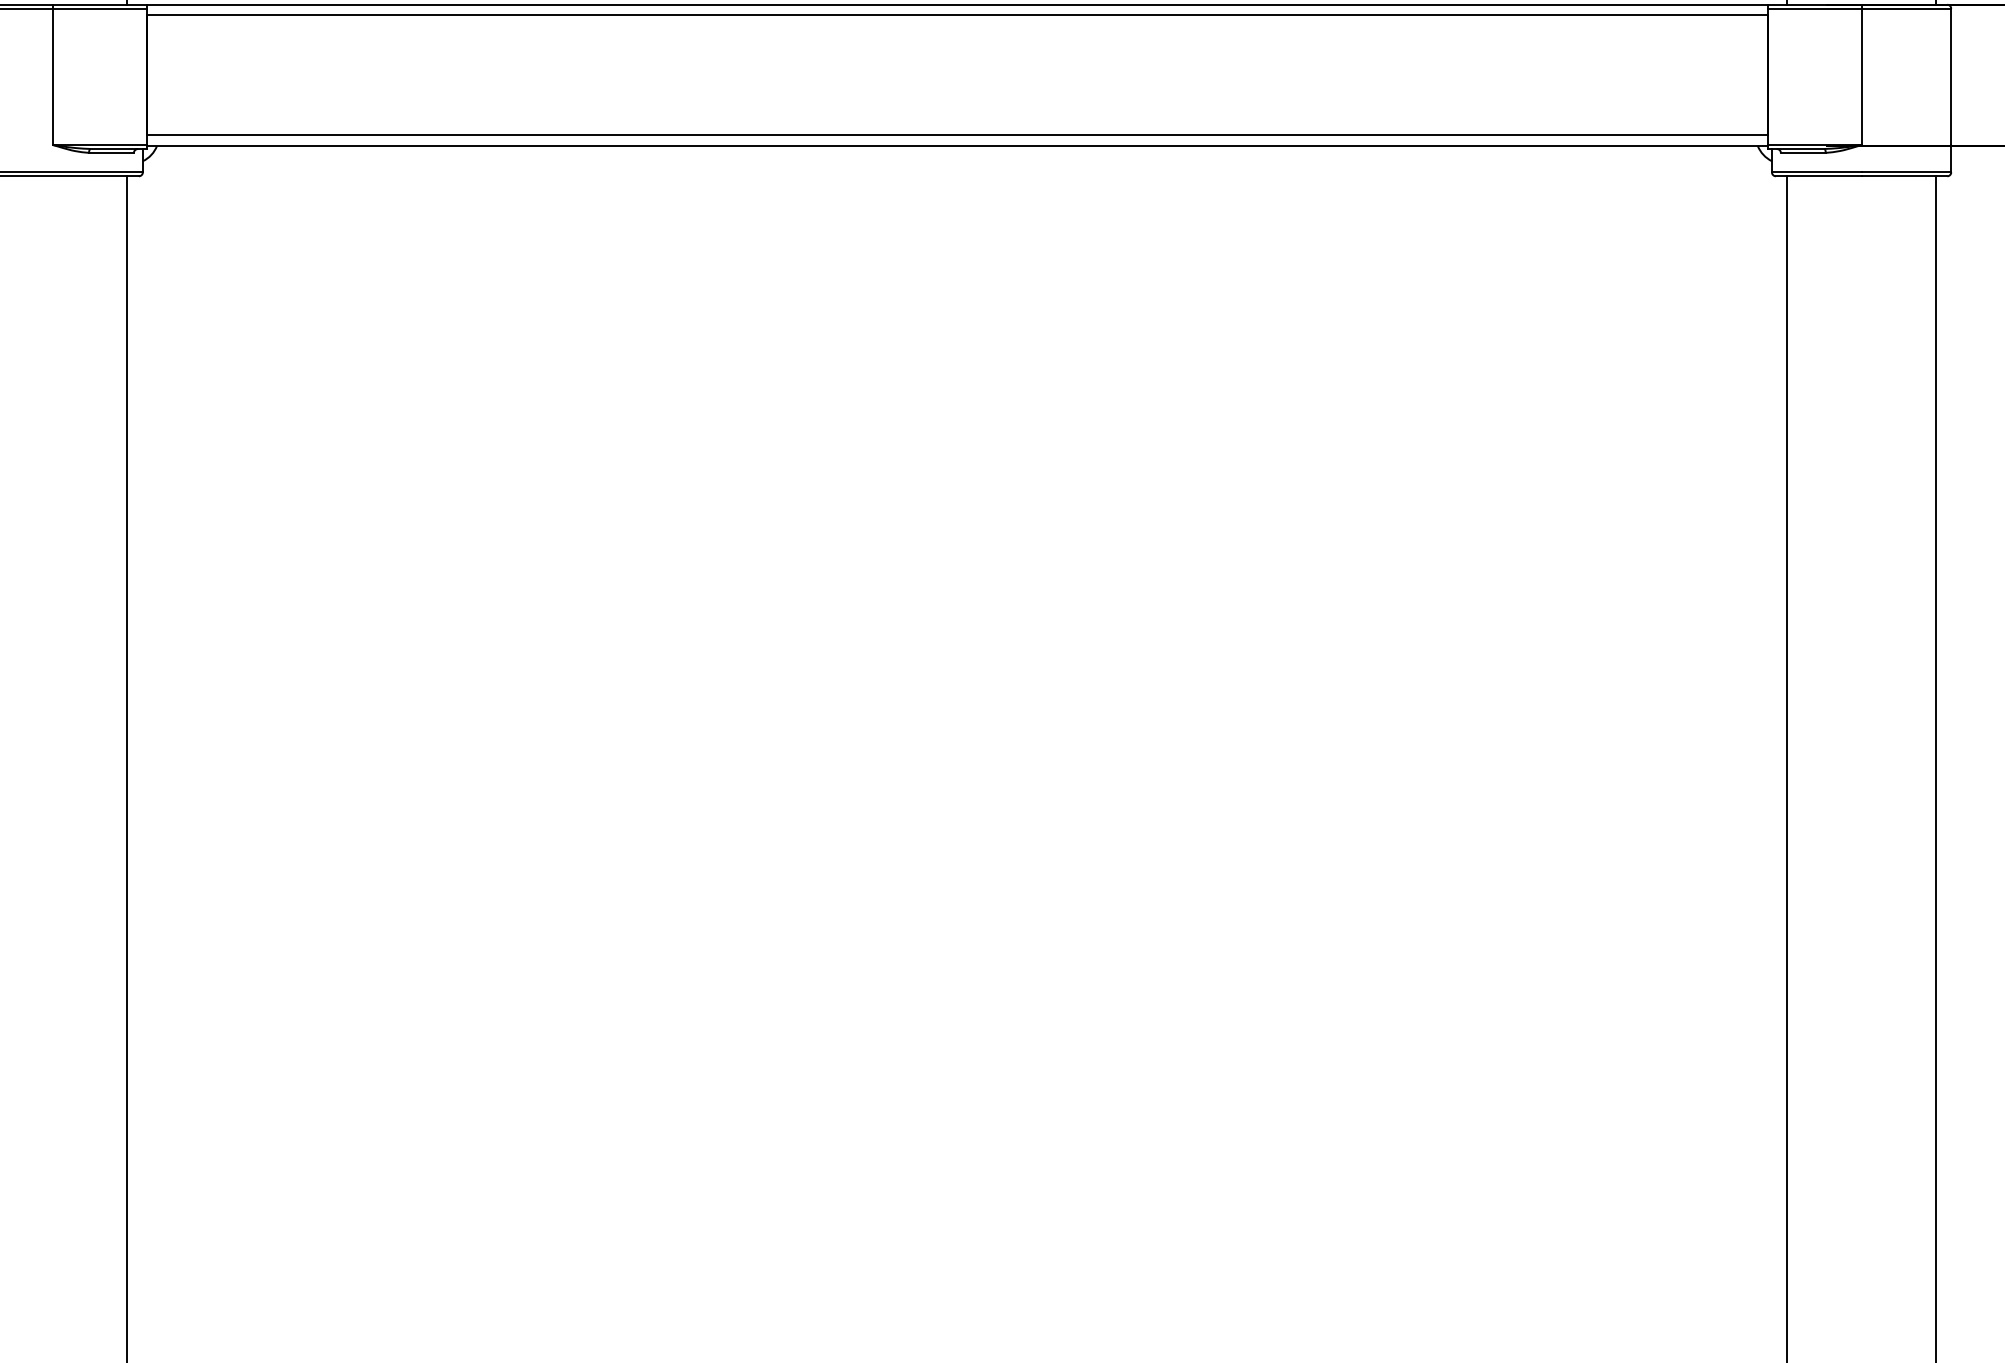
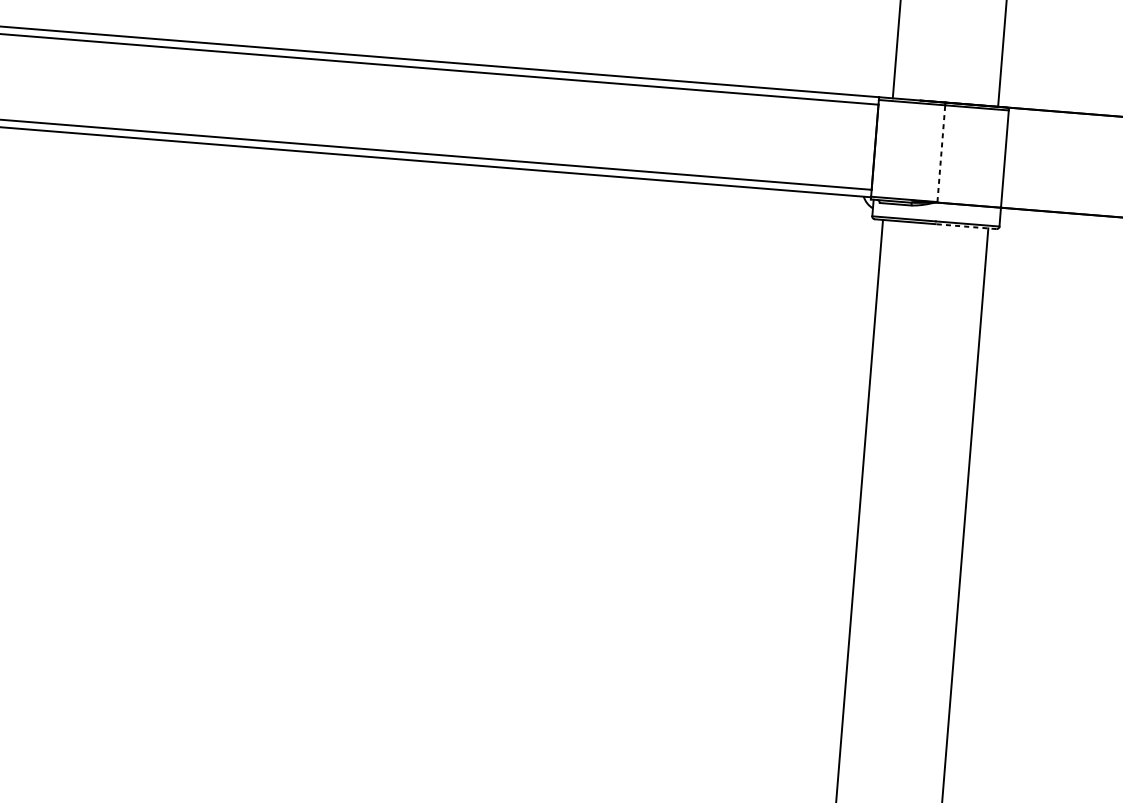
line: (1861, 76) -> (941, 153), solid -> dashed
line: (1904, 176) -> (966, 226), solid -> dashed

